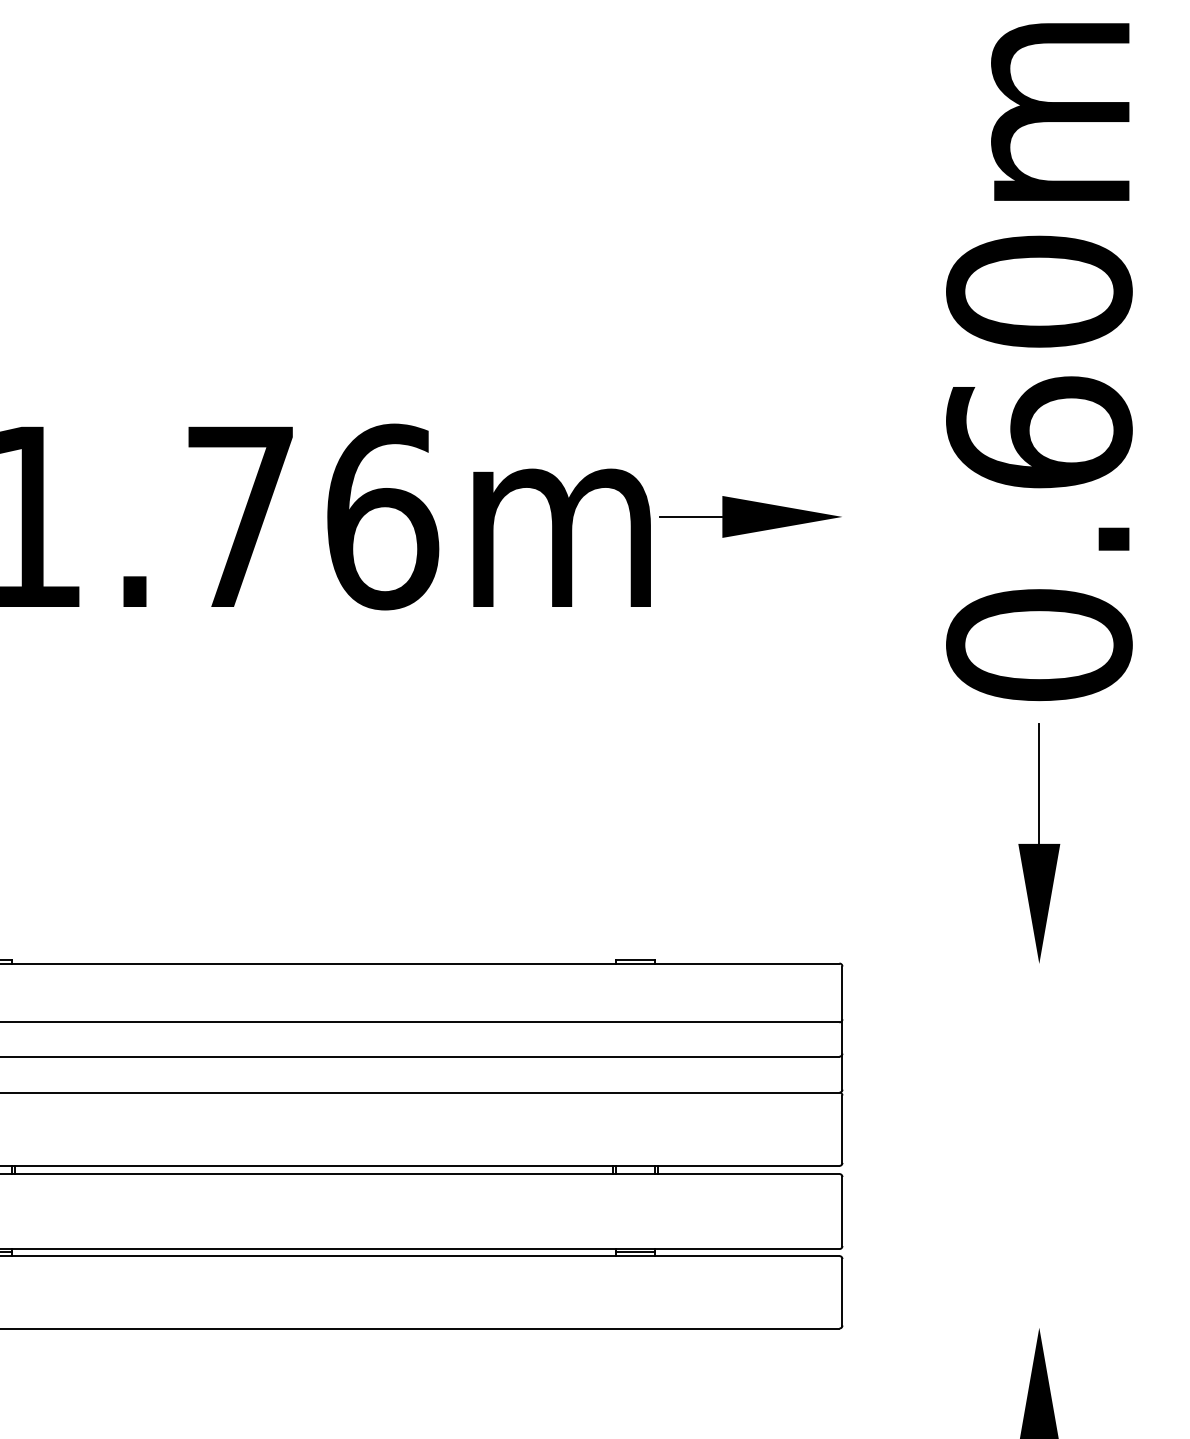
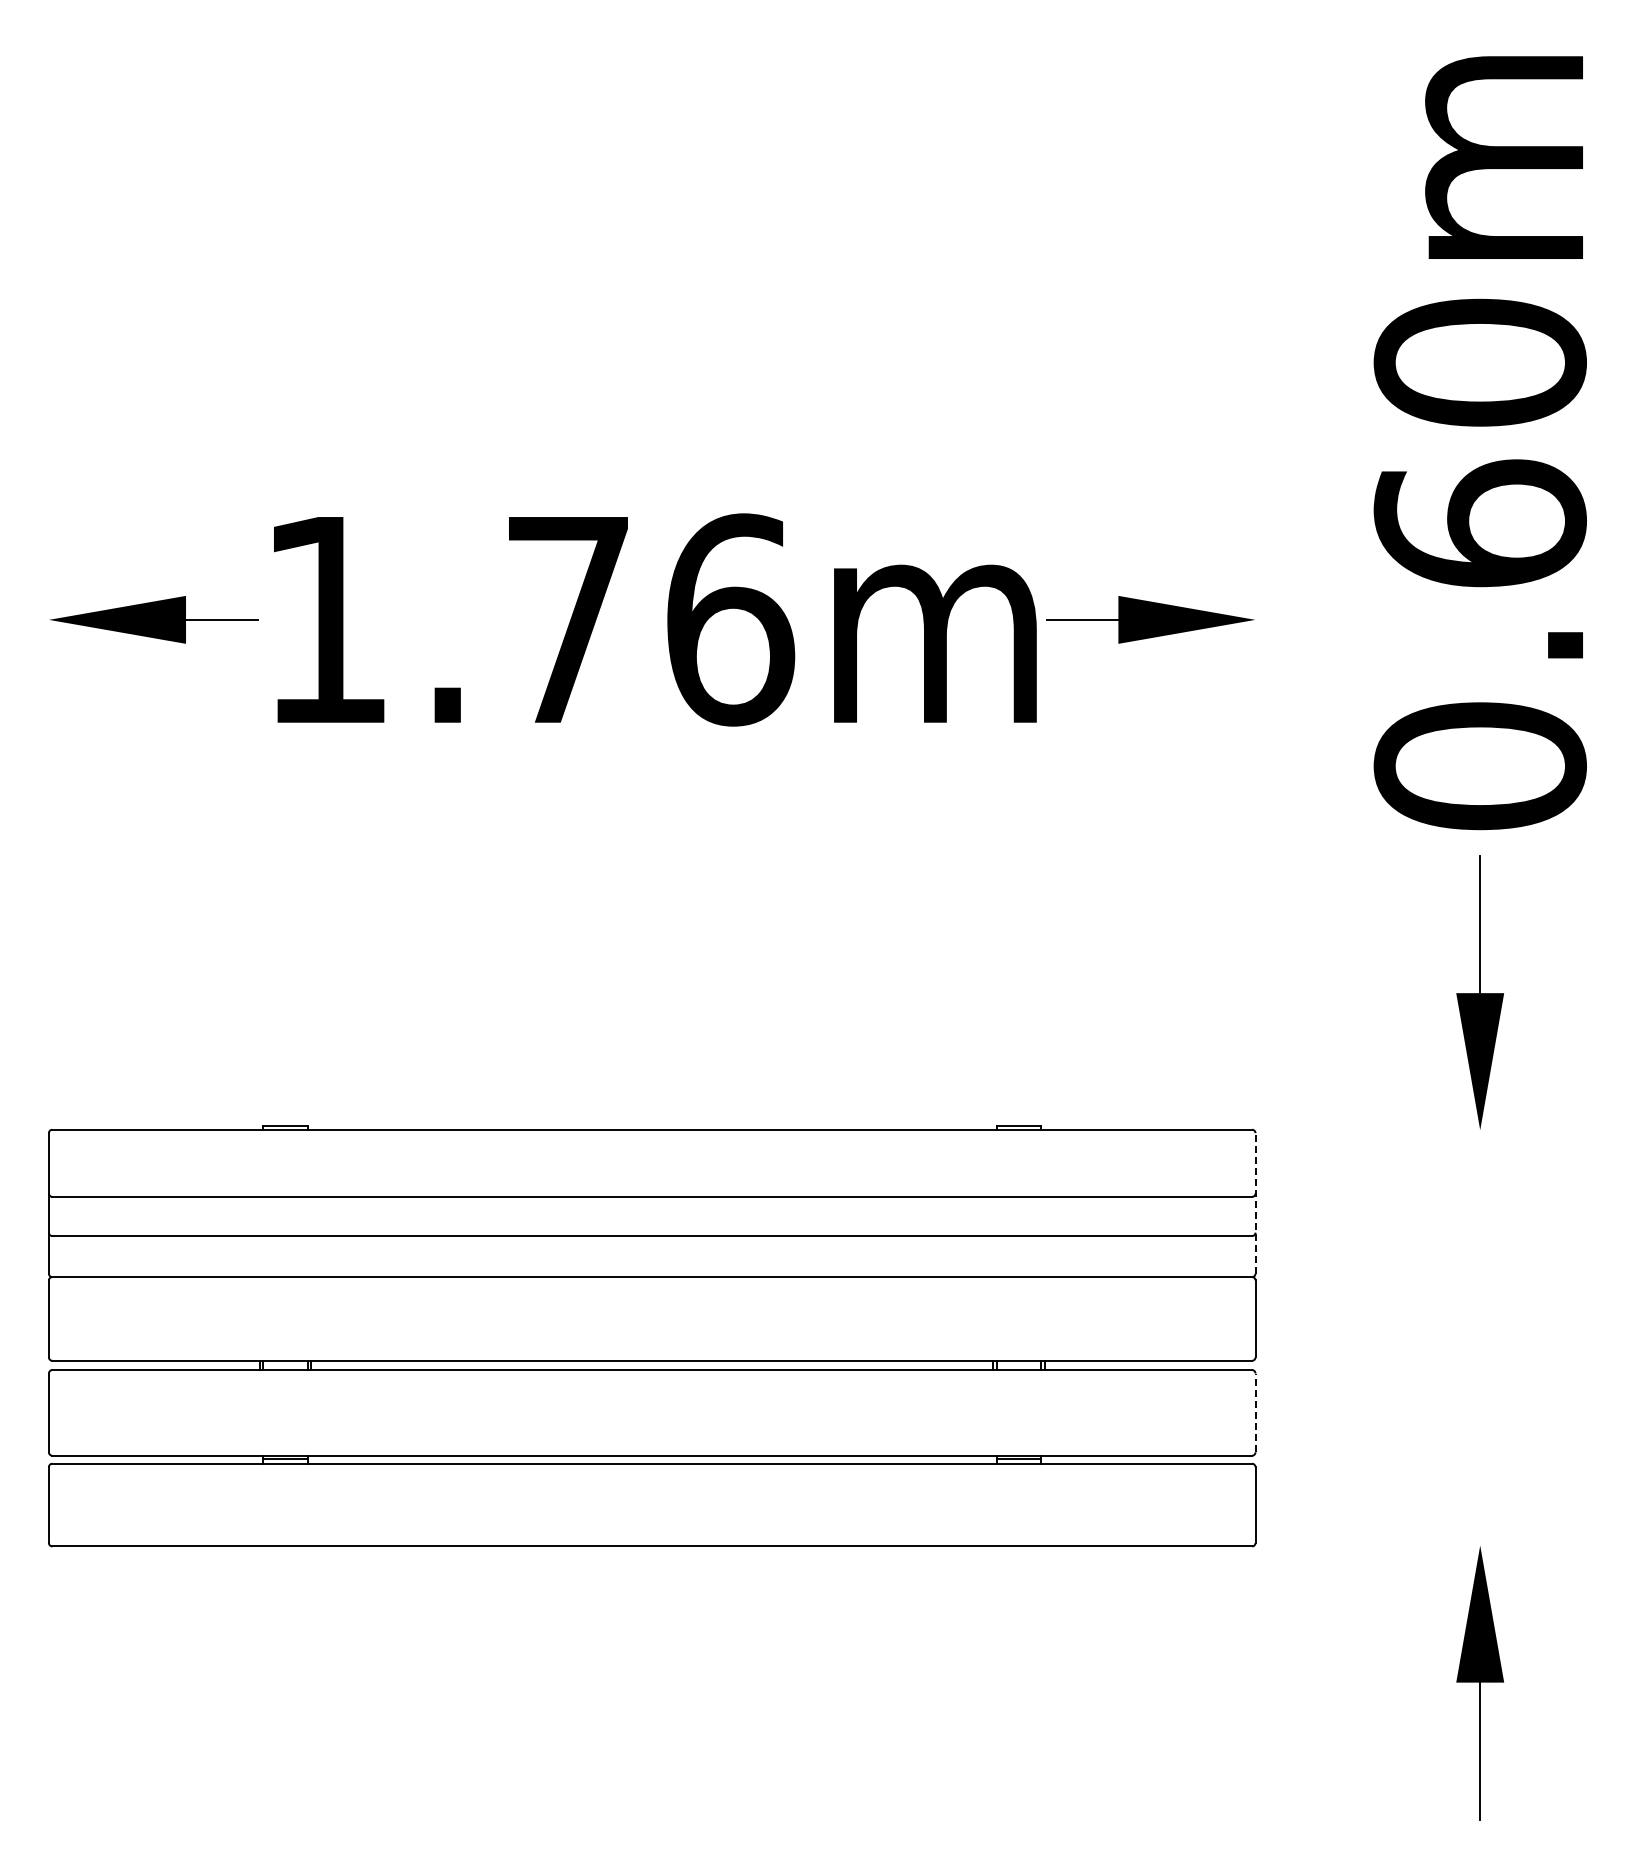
line: (842, 1027) -> (1255, 1202), solid -> dashed
line: (842, 1211) -> (1255, 1412), solid -> dashed

